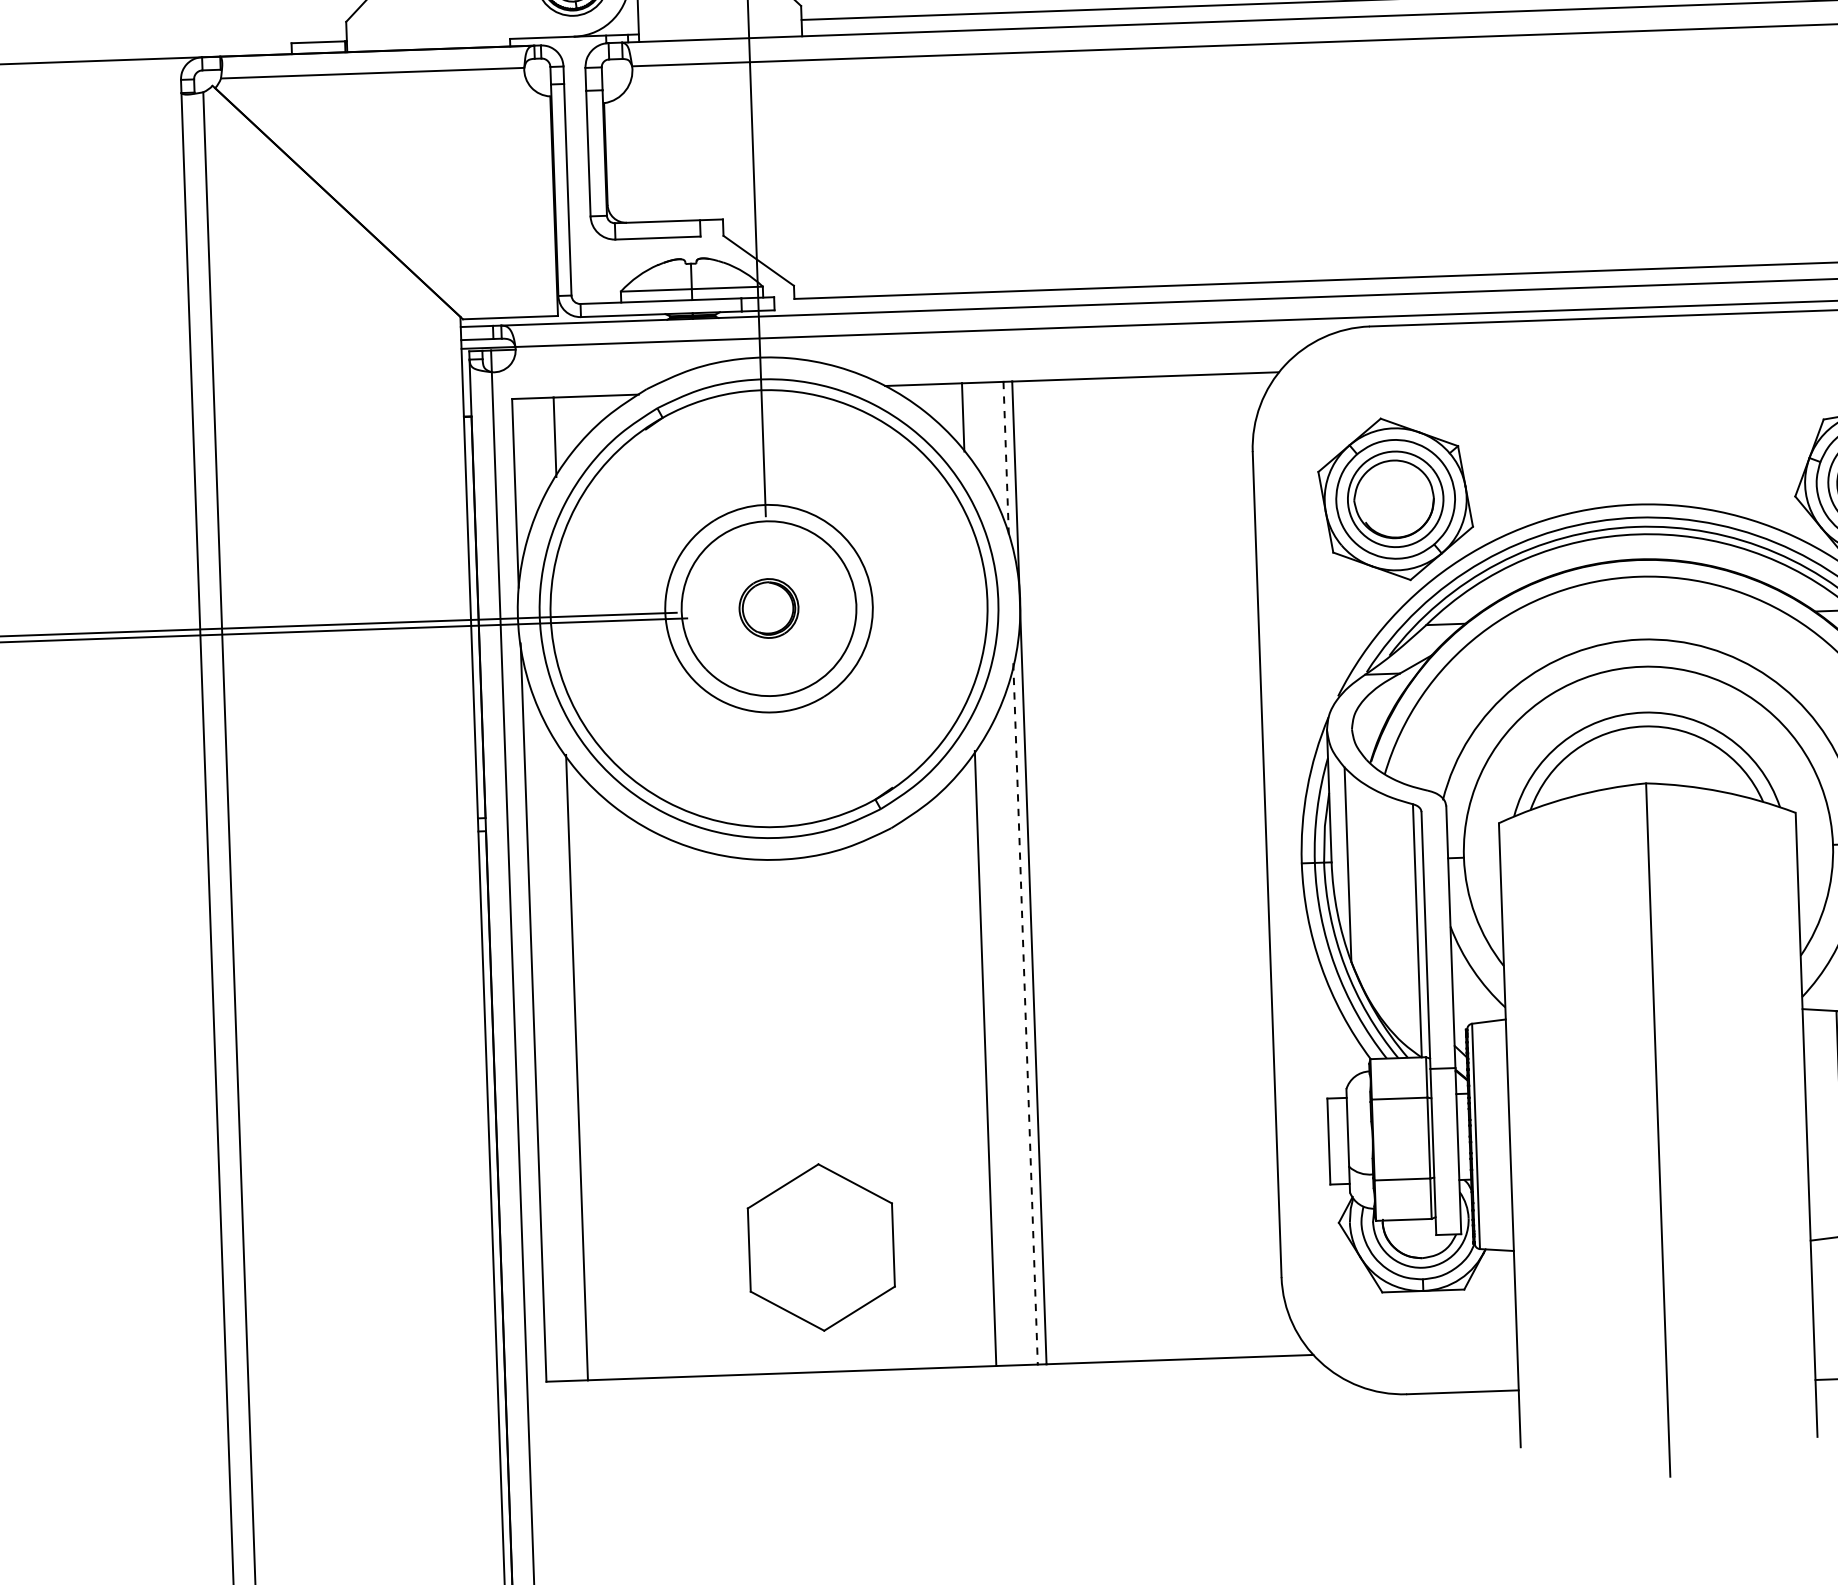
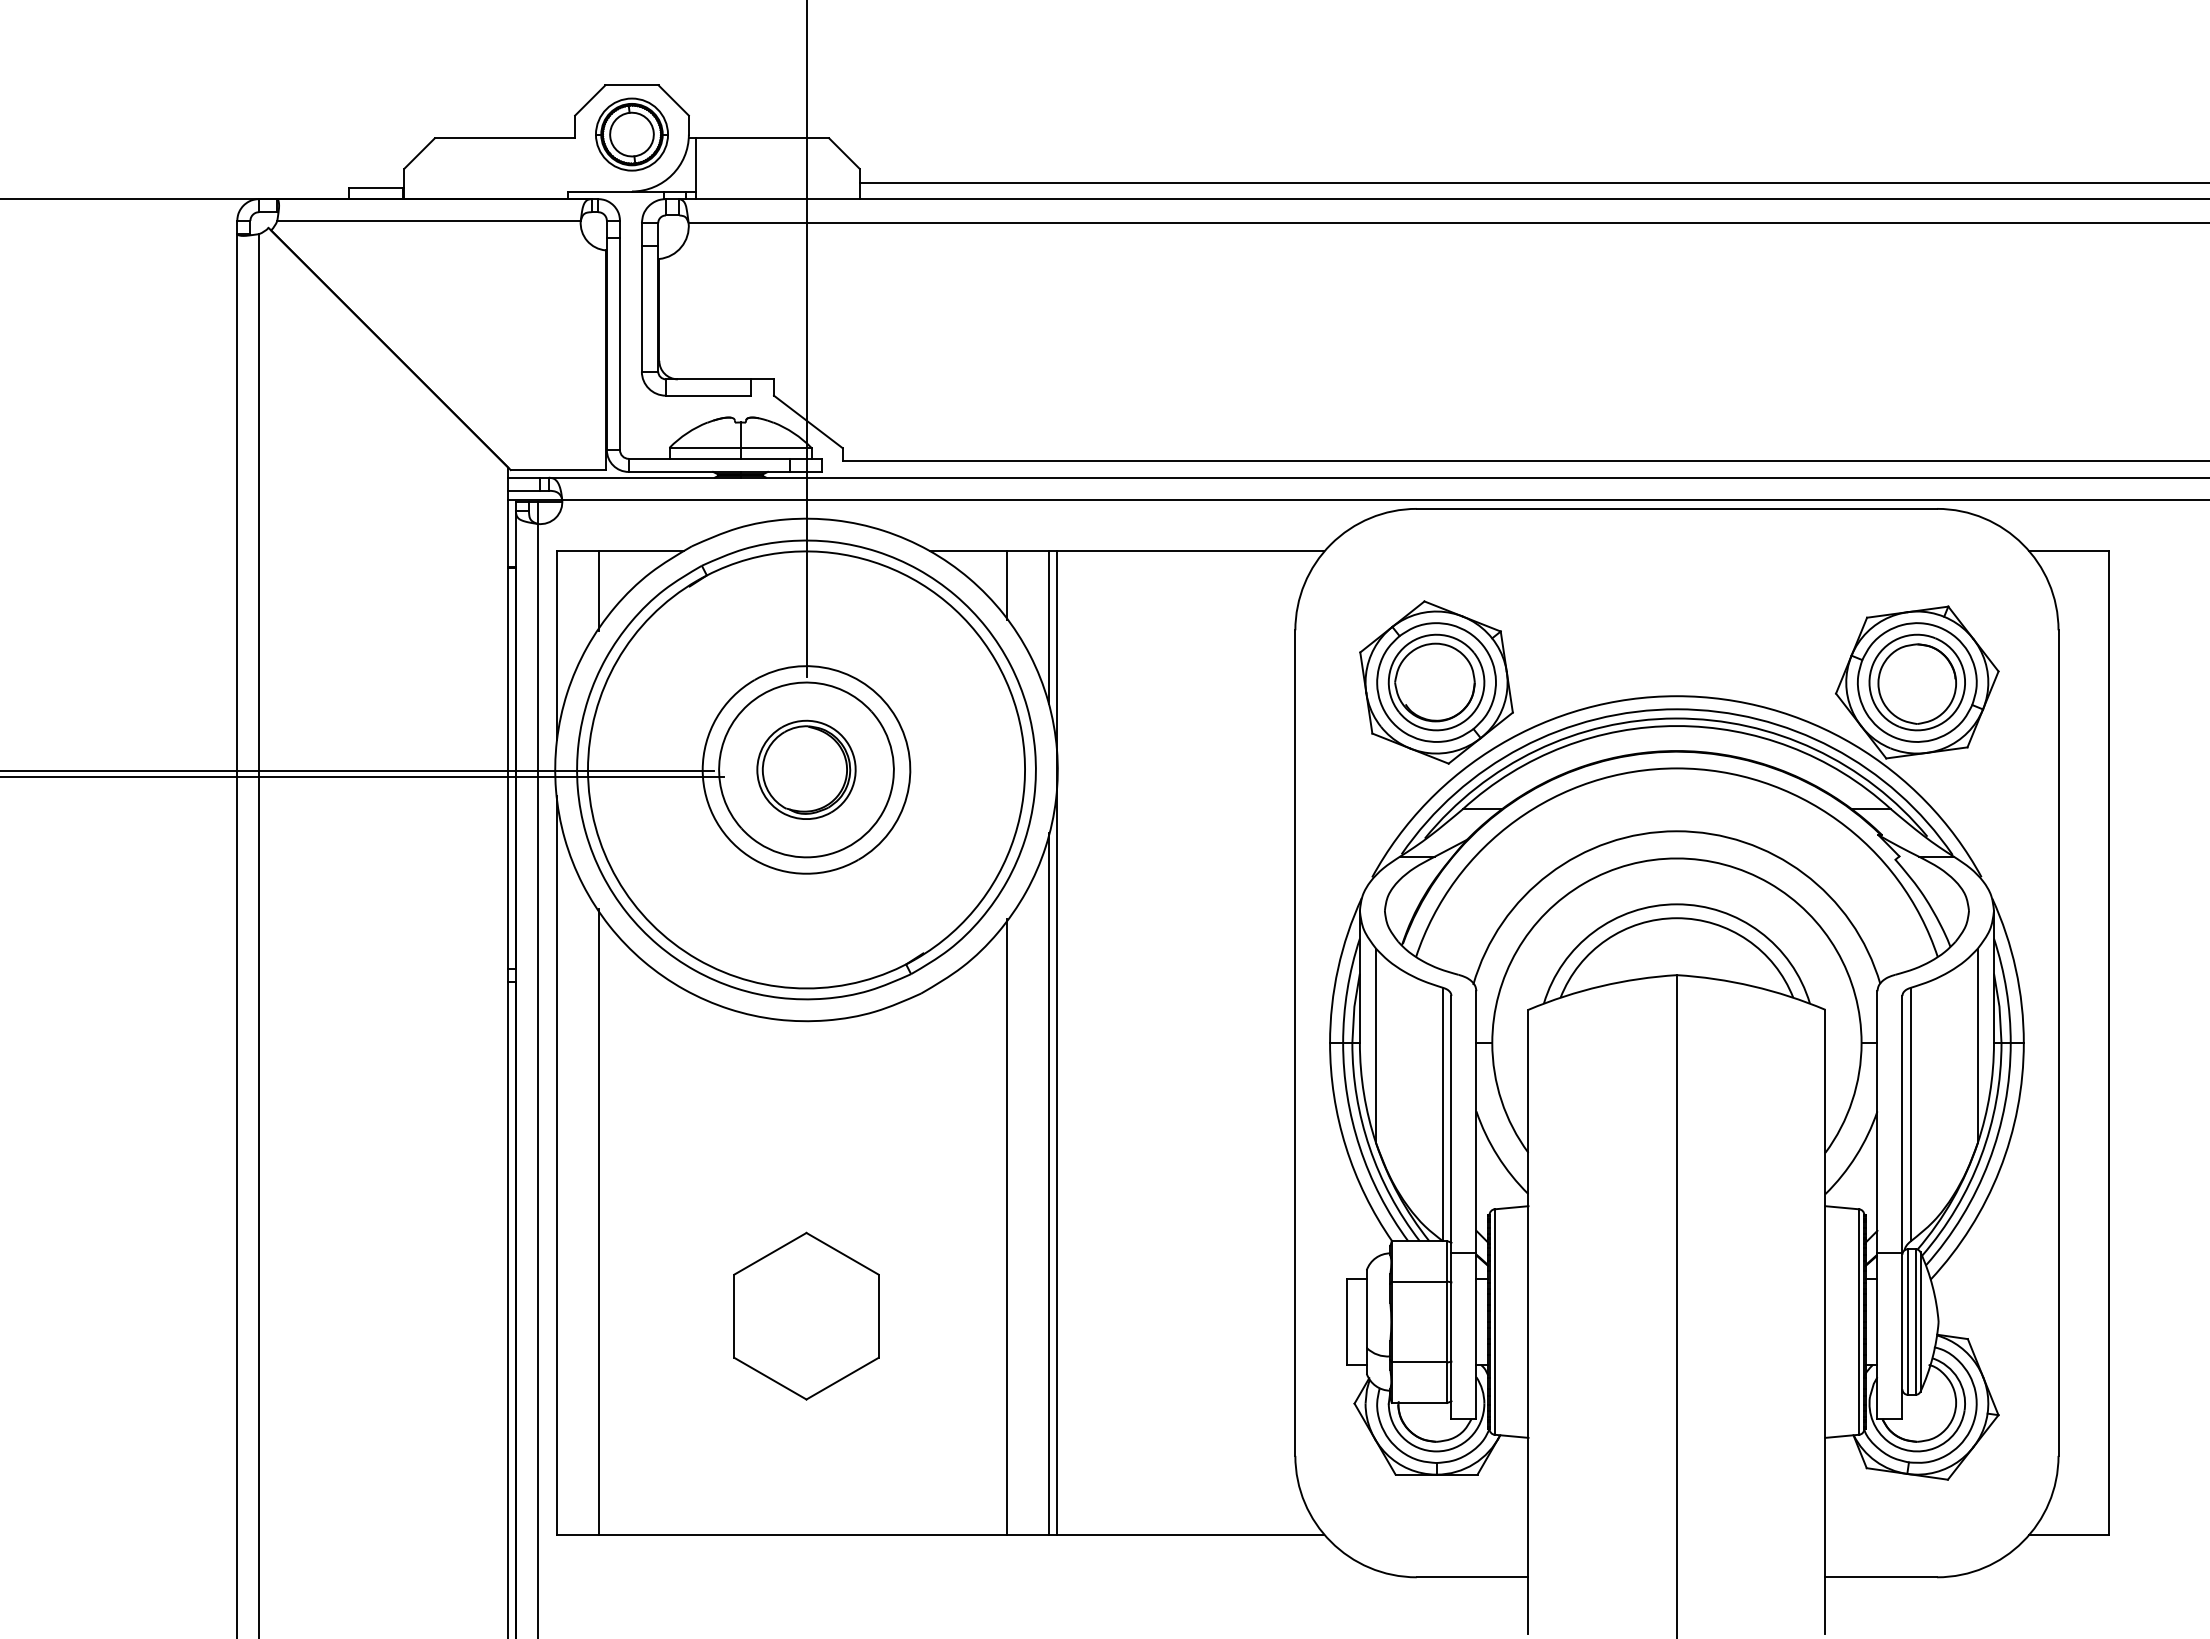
line: (1005, 458) -> (1048, 628), dashed -> solid
part: (769, 608) -> (806, 769), size x1.67
line: (1025, 1013) -> (1048, 1183), dashed -> solid
part: (821, 1246) -> (806, 1315), moved

